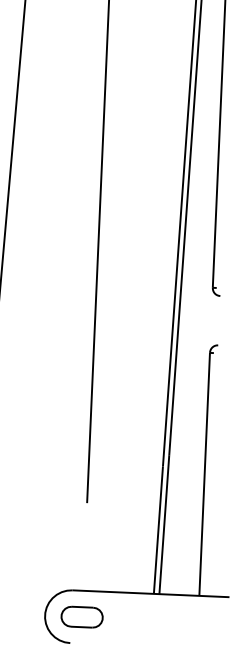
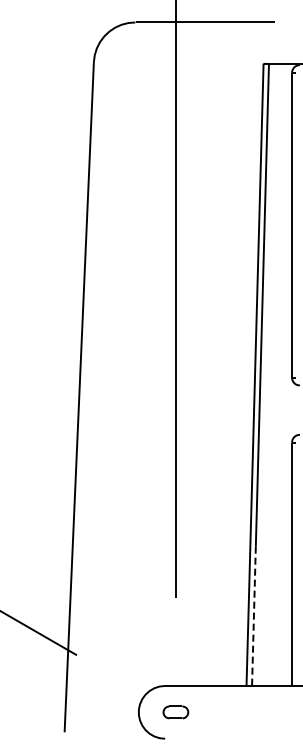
line: (163, 524) -> (253, 616), solid -> dashed
part: (81, 617) -> (175, 712), size x0.6

